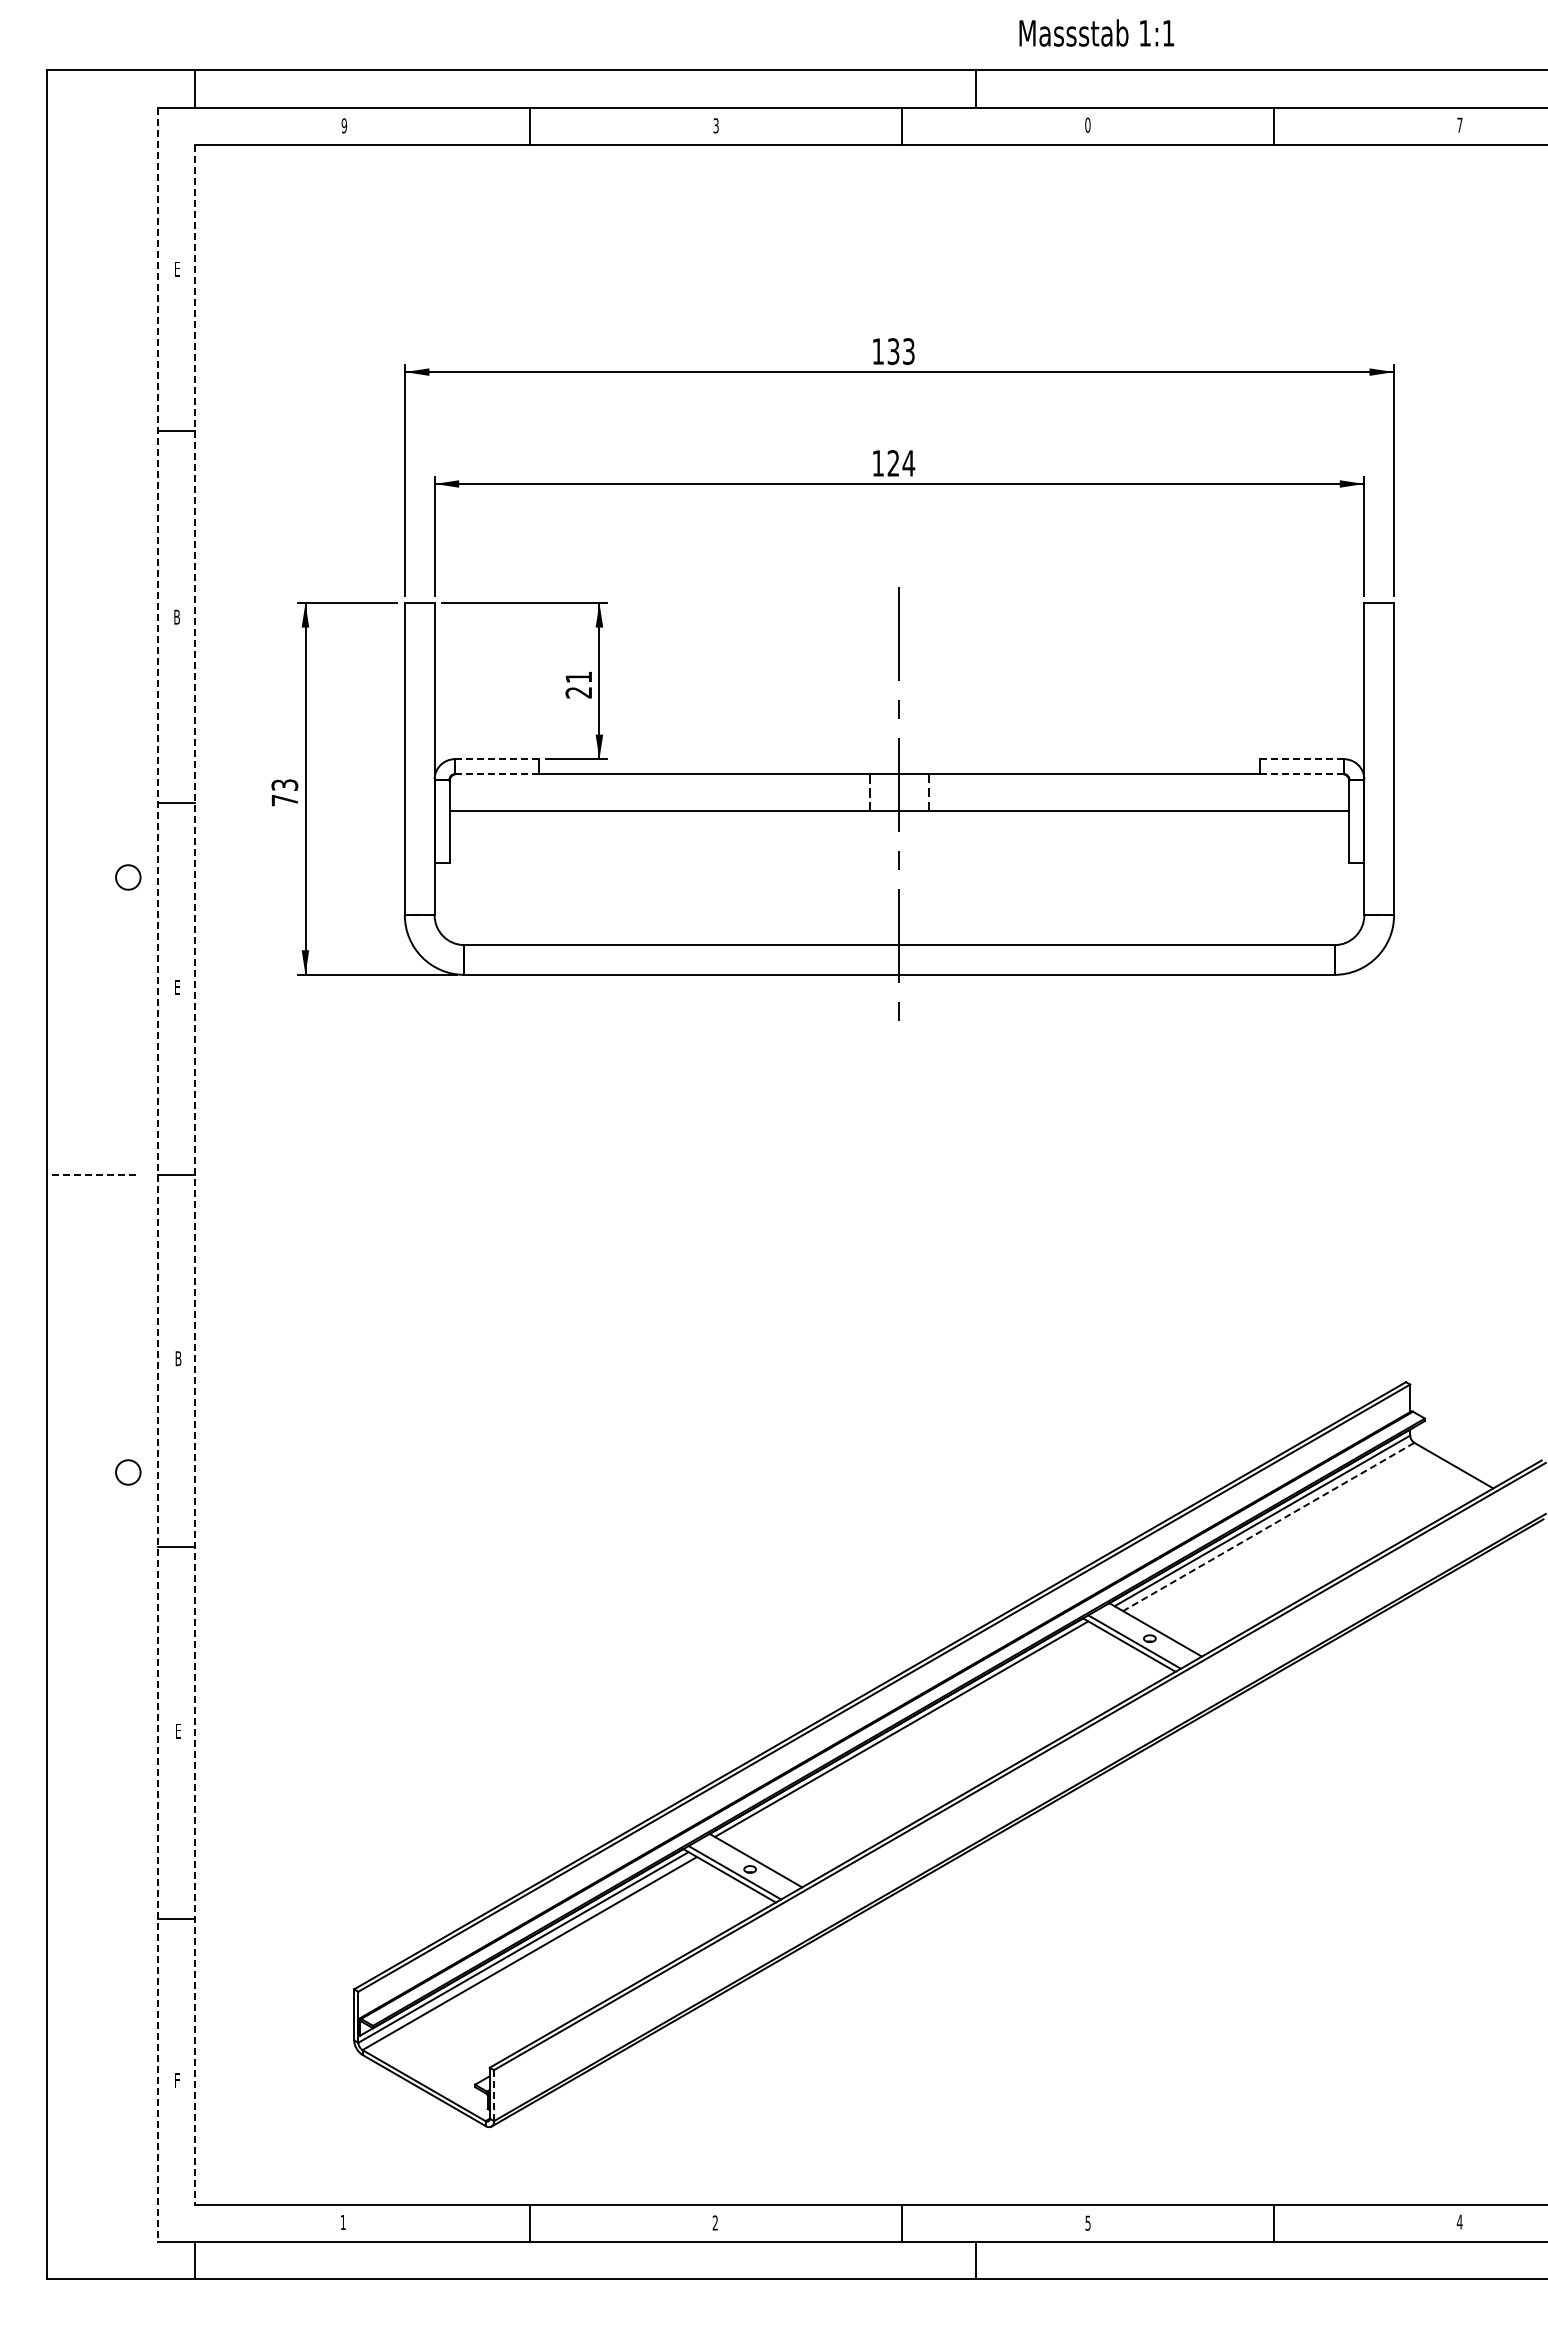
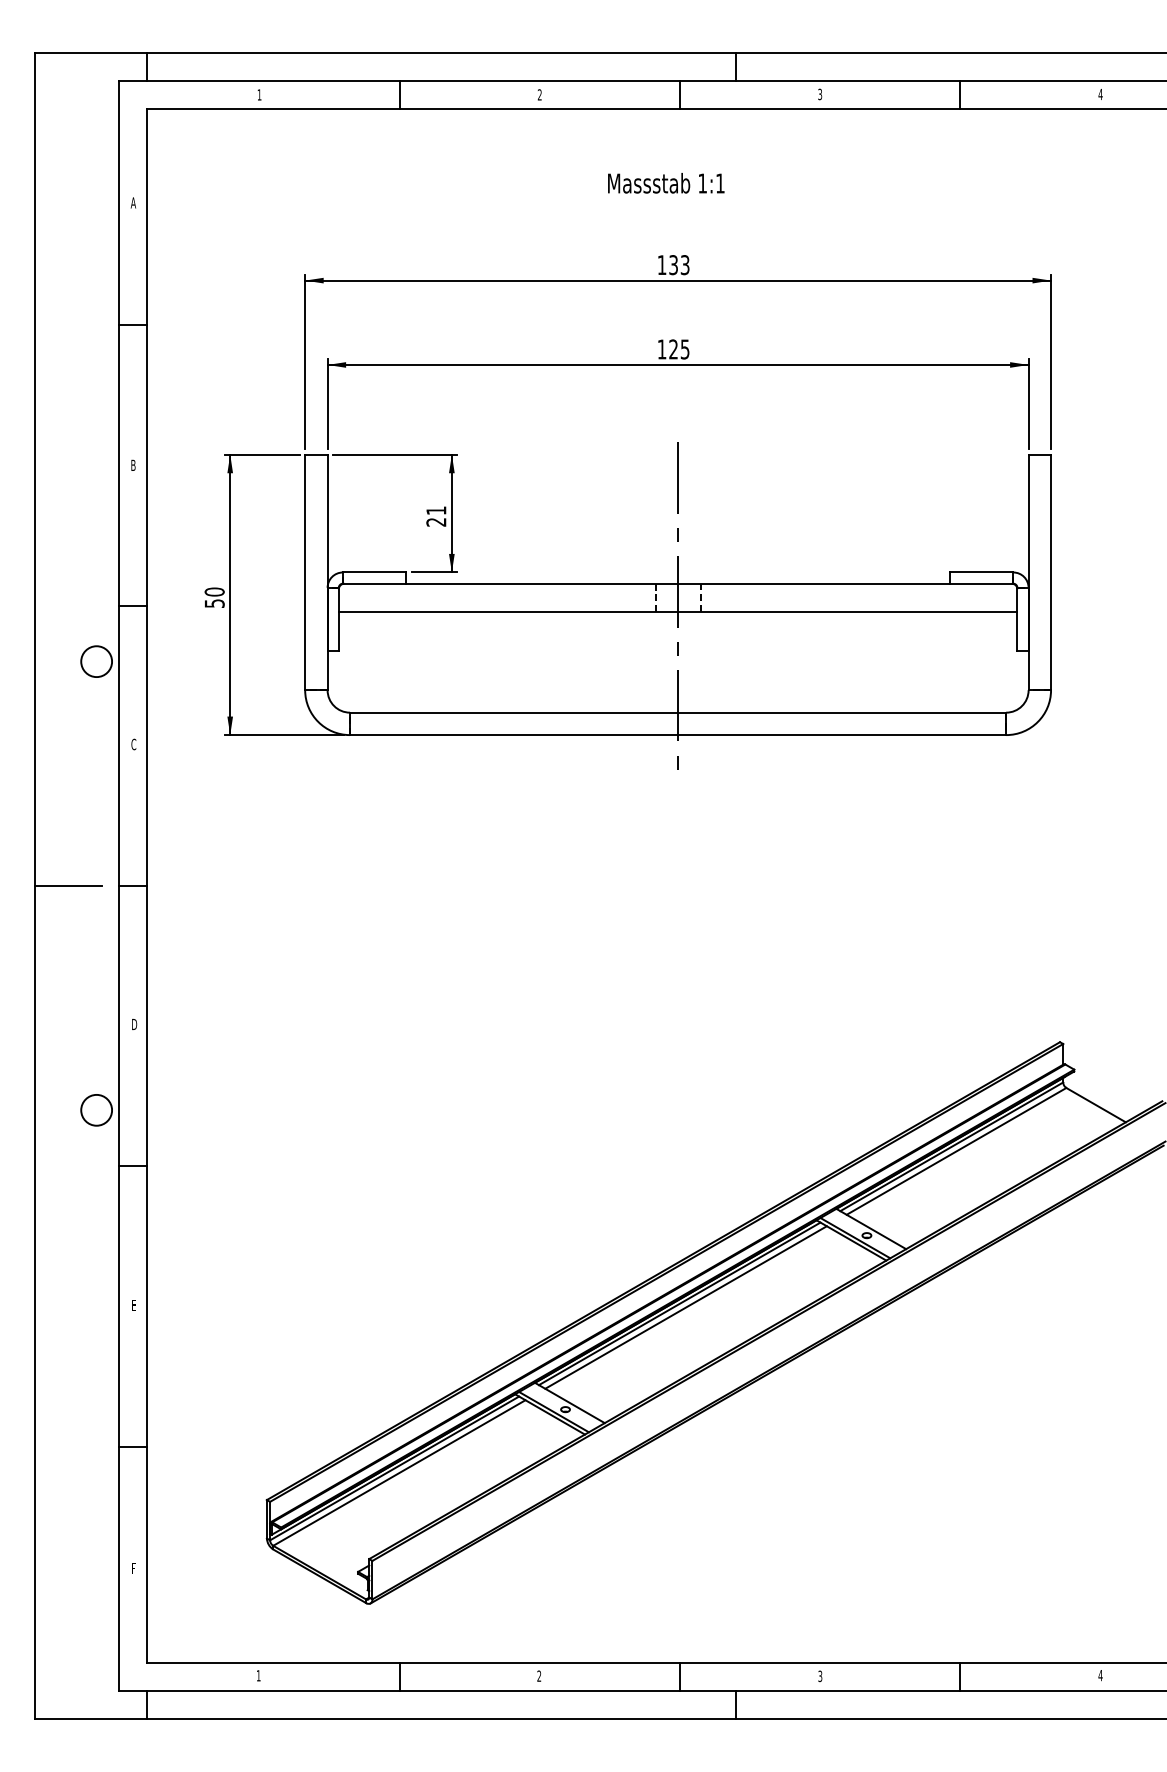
text: (1096, 32) -> (666, 182), moved
text: (1087, 124) -> (819, 93), 0 -> 3
text: (1459, 124) -> (1100, 93), 7 -> 4
text: (344, 125) -> (259, 94), 9 -> 1
text: (715, 126) -> (539, 95), 3 -> 2
text: (176, 268) -> (132, 202), E -> A
text: (908, 463) -> (684, 349), 124 -> 125
line: (496, 759) -> (374, 572), dashed -> solid
line: (1302, 759) -> (981, 572), dashed -> solid
line: (496, 774) -> (374, 584), dashed -> solid
line: (1302, 774) -> (981, 584), dashed -> solid
text: (284, 792) -> (214, 597), 73 -> 50
circle: (127, 877) -> (96, 661), size x1.67
text: (177, 986) -> (133, 743), E -> C
line: (91, 1175) -> (68, 886), dashed -> solid
line: (158, 1175) -> (119, 886), dashed -> solid
line: (195, 1175) -> (147, 886), dashed -> solid
text: (178, 1358) -> (134, 1024), B -> D
circle: (127, 1472) -> (96, 1110), size x1.67
line: (1268, 1527) -> (956, 1151), dashed -> solid
line: (909, 1733) -> (685, 1307), added
line: (494, 2095) -> (372, 1580), dashed -> solid
text: (1087, 2221) -> (819, 1675), 5 -> 3

